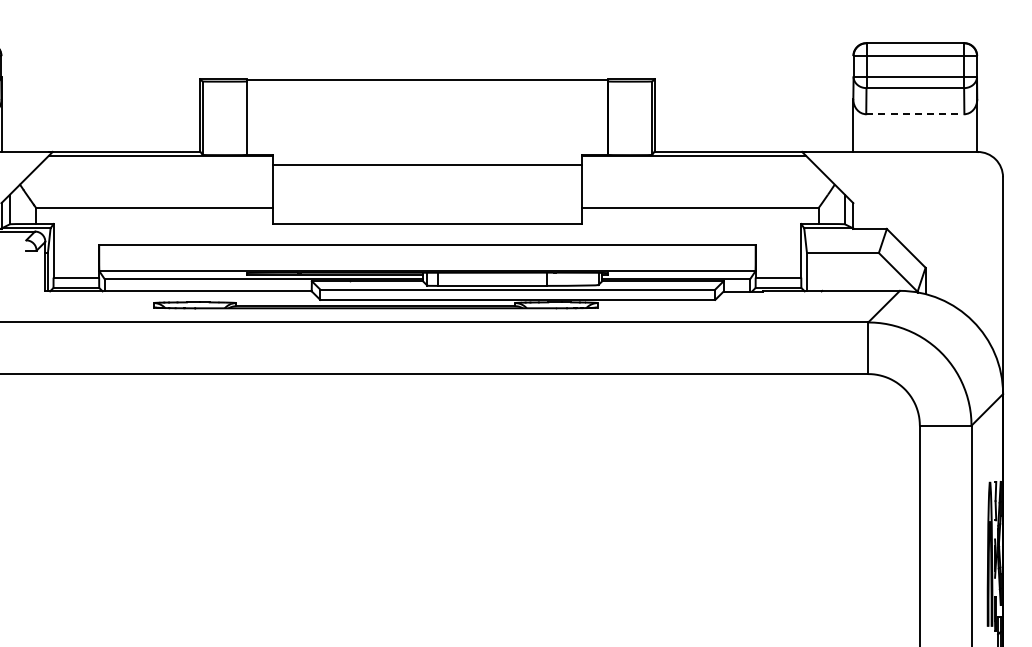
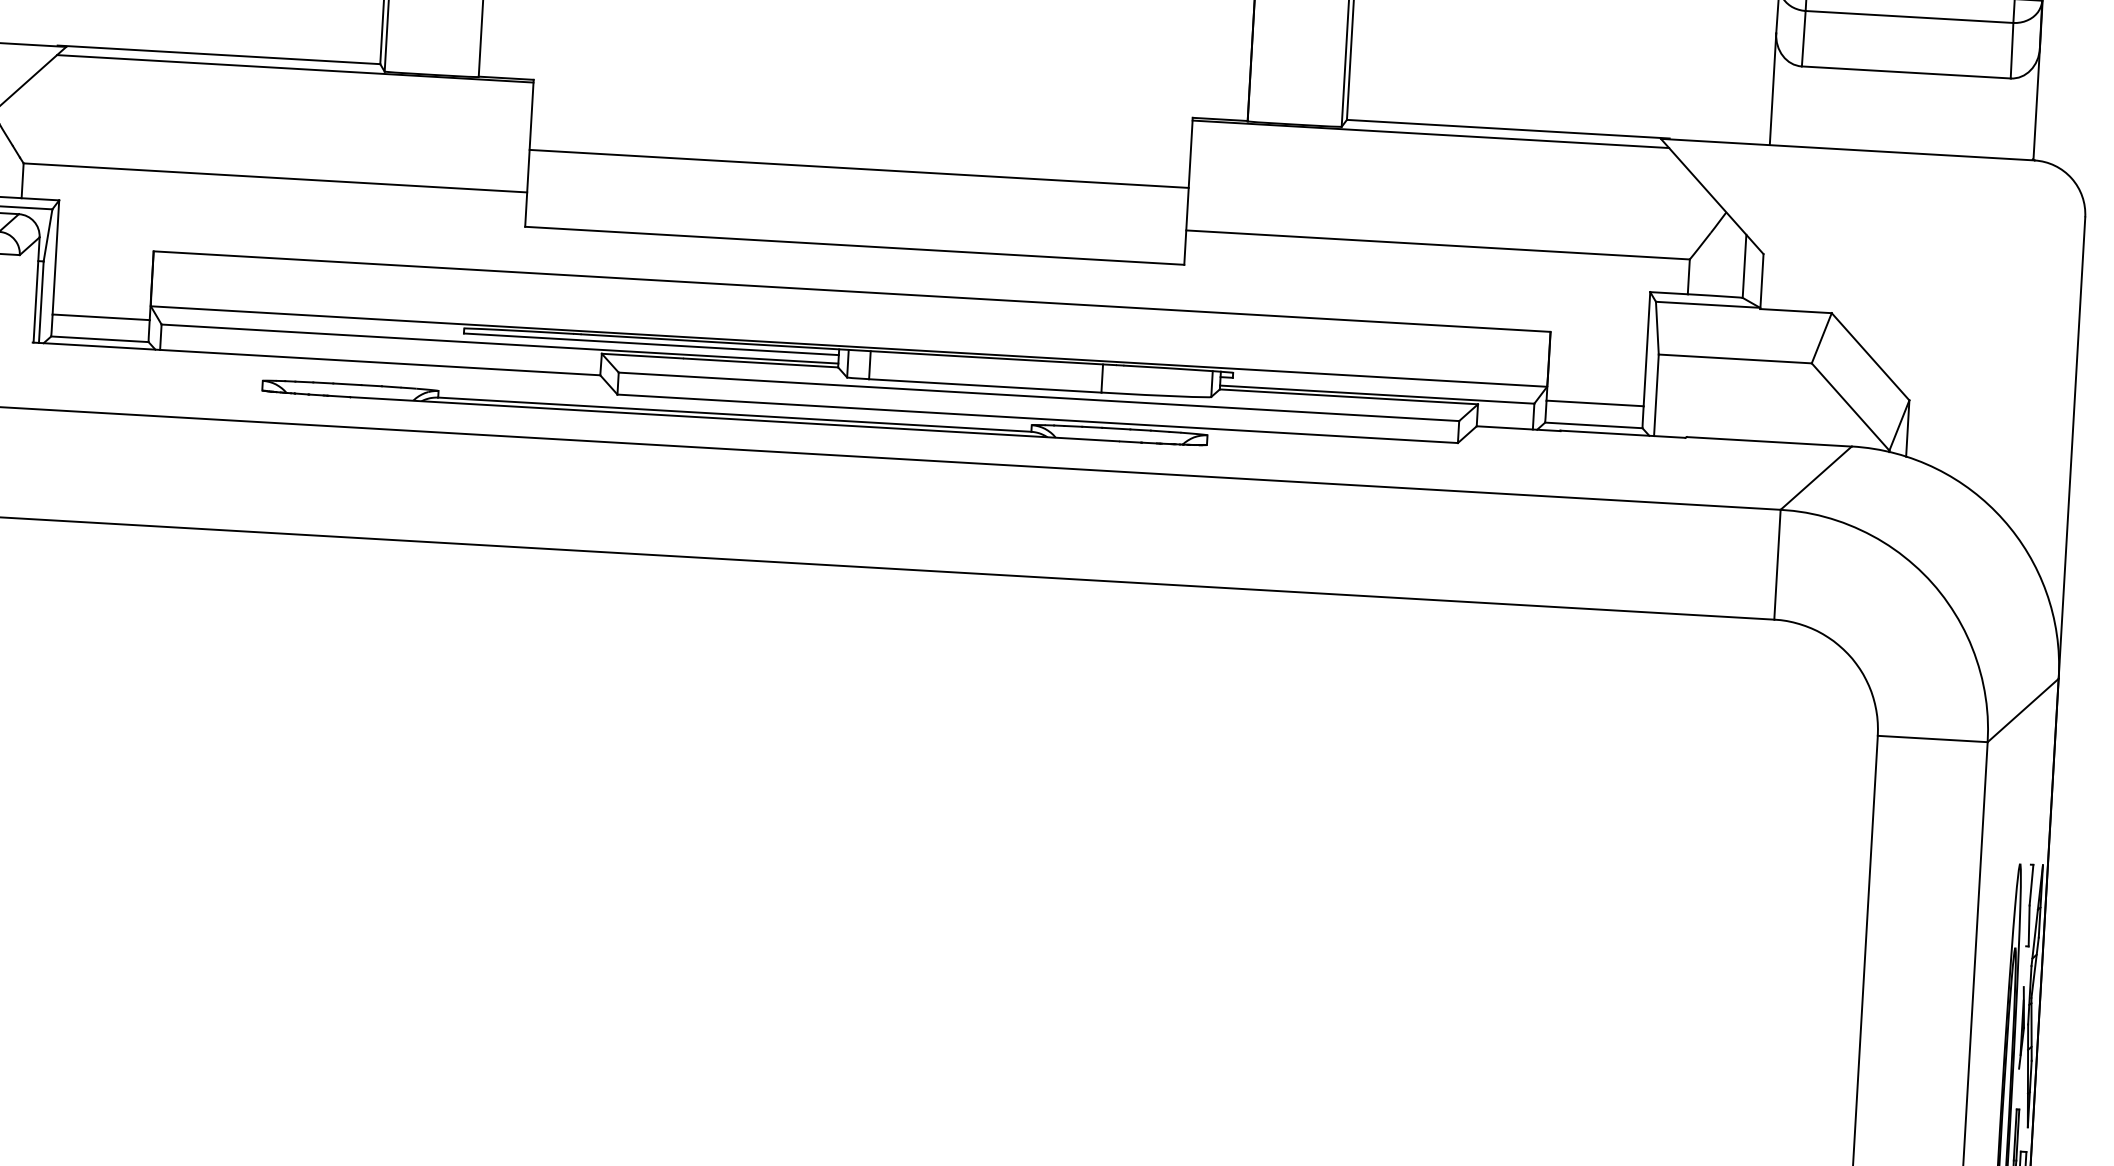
line: (915, 114) -> (1906, 73), dashed -> solid
line: (427, 164) -> (859, 168), moved

